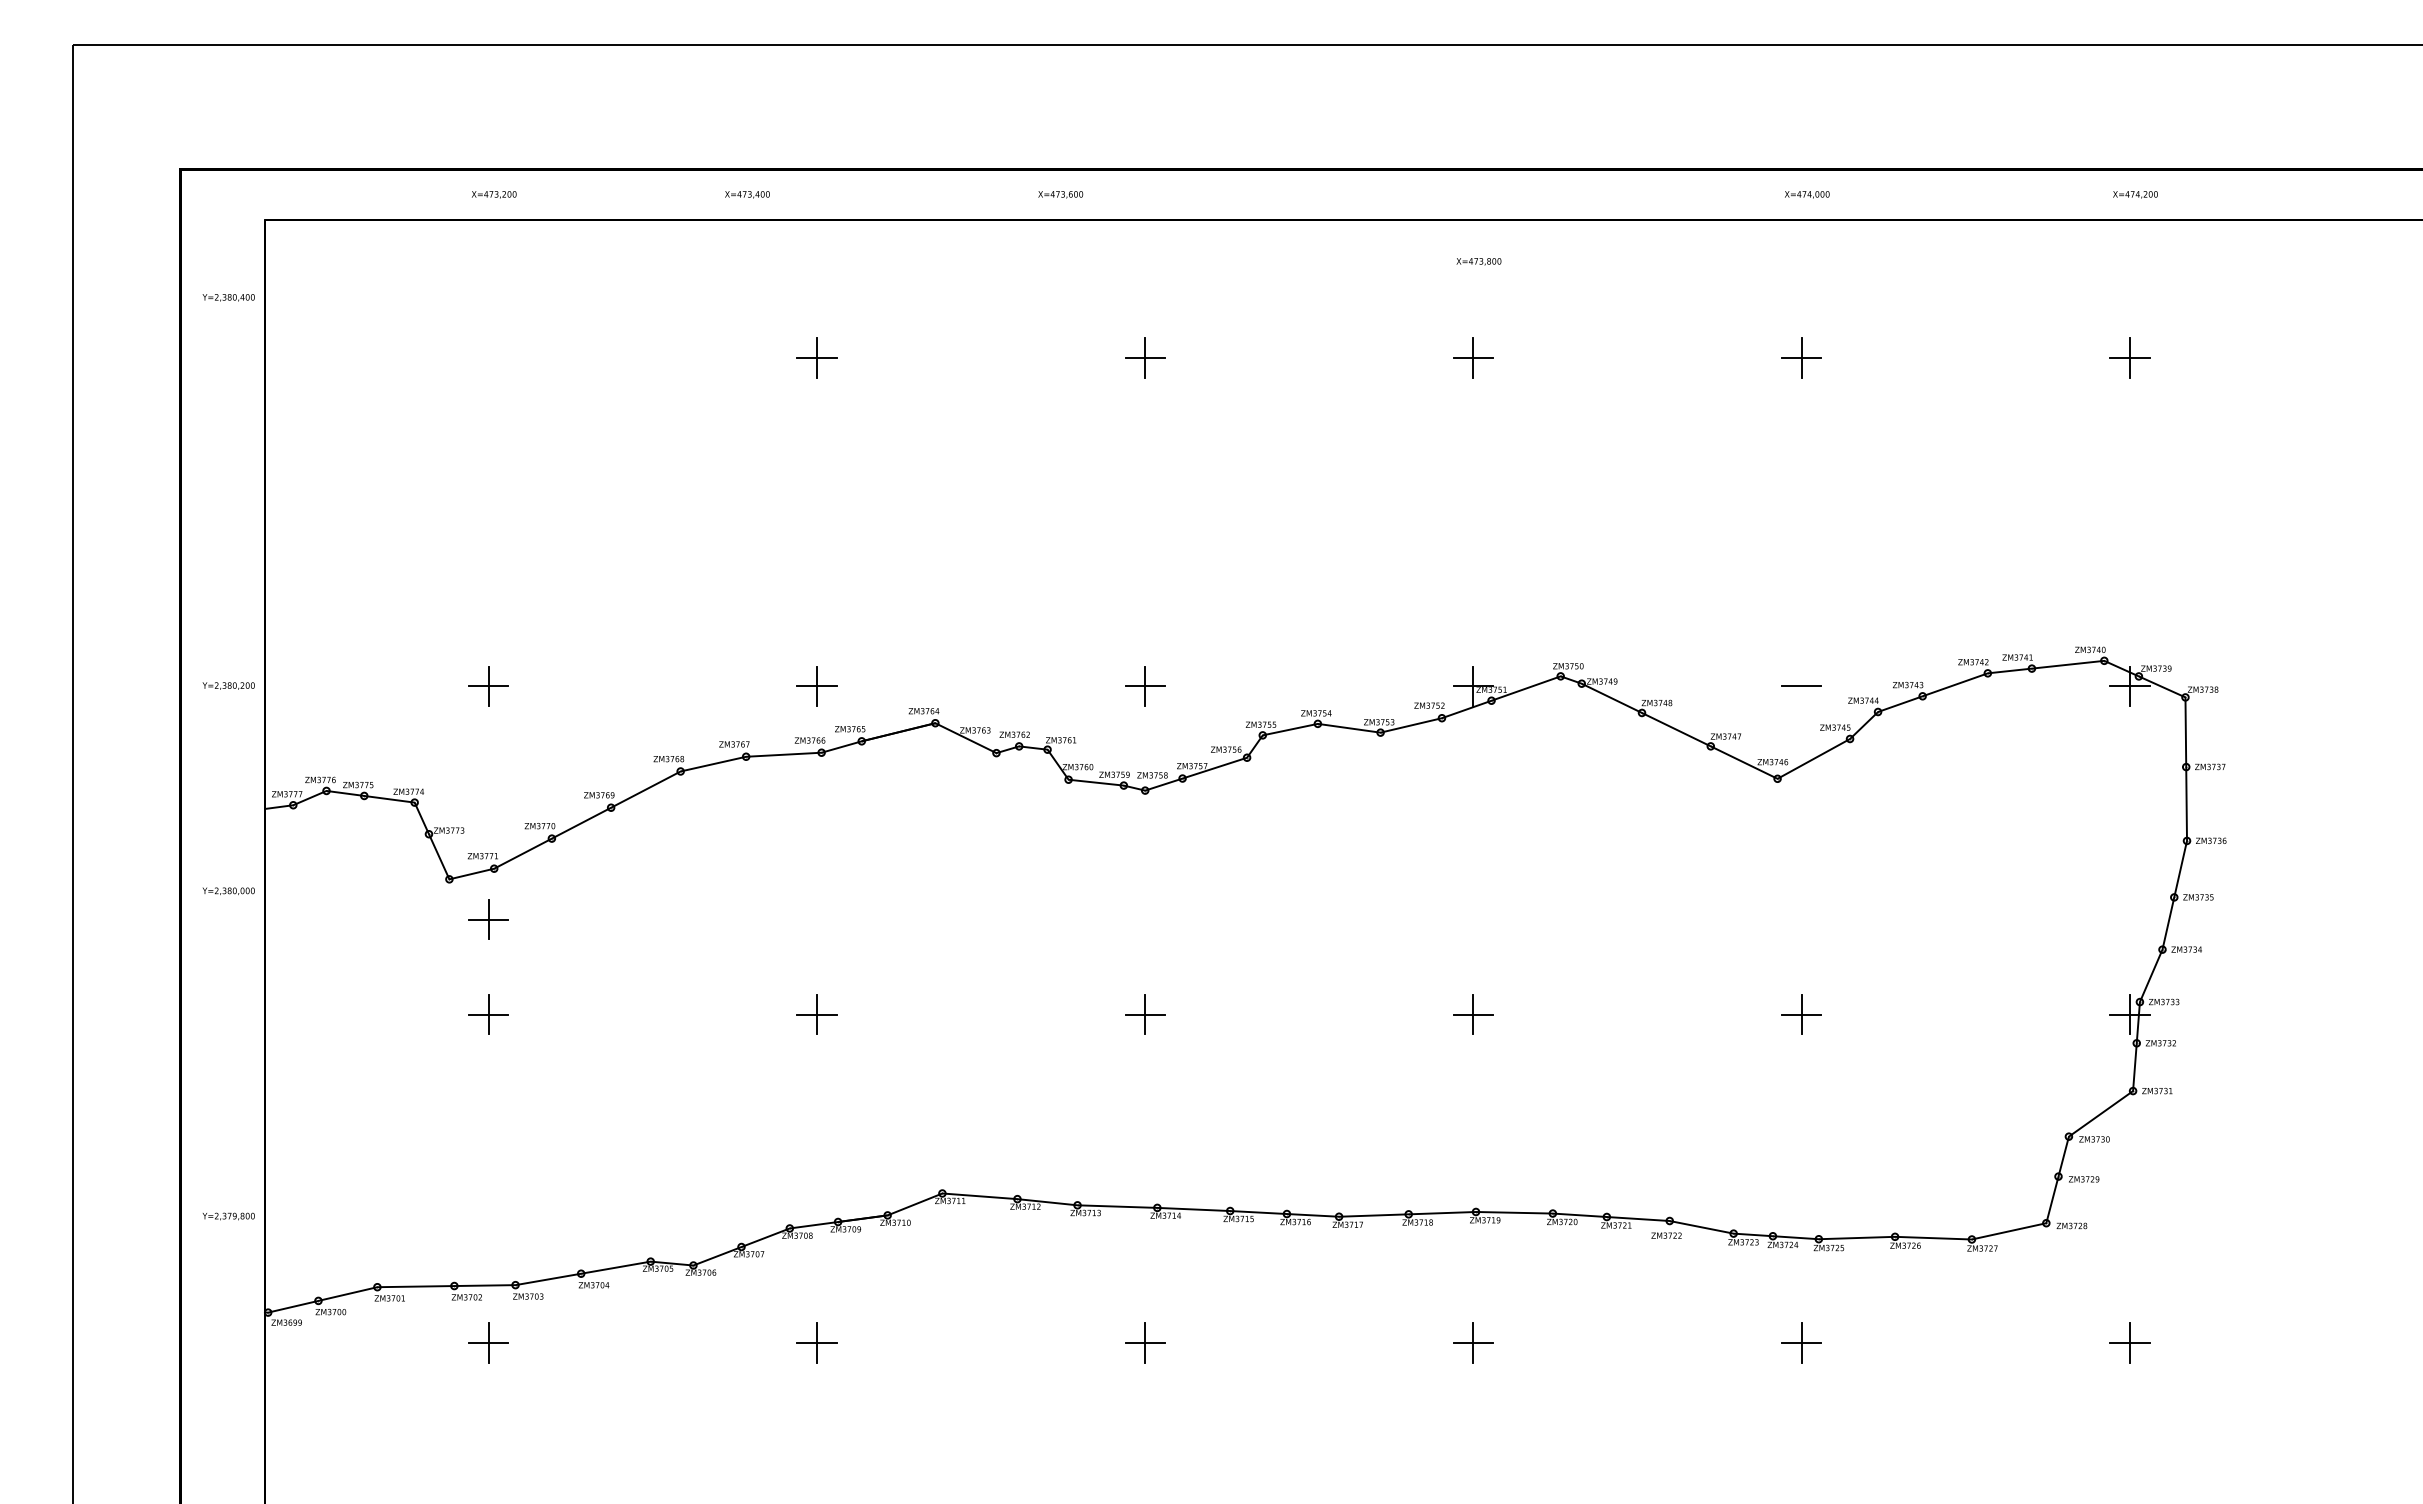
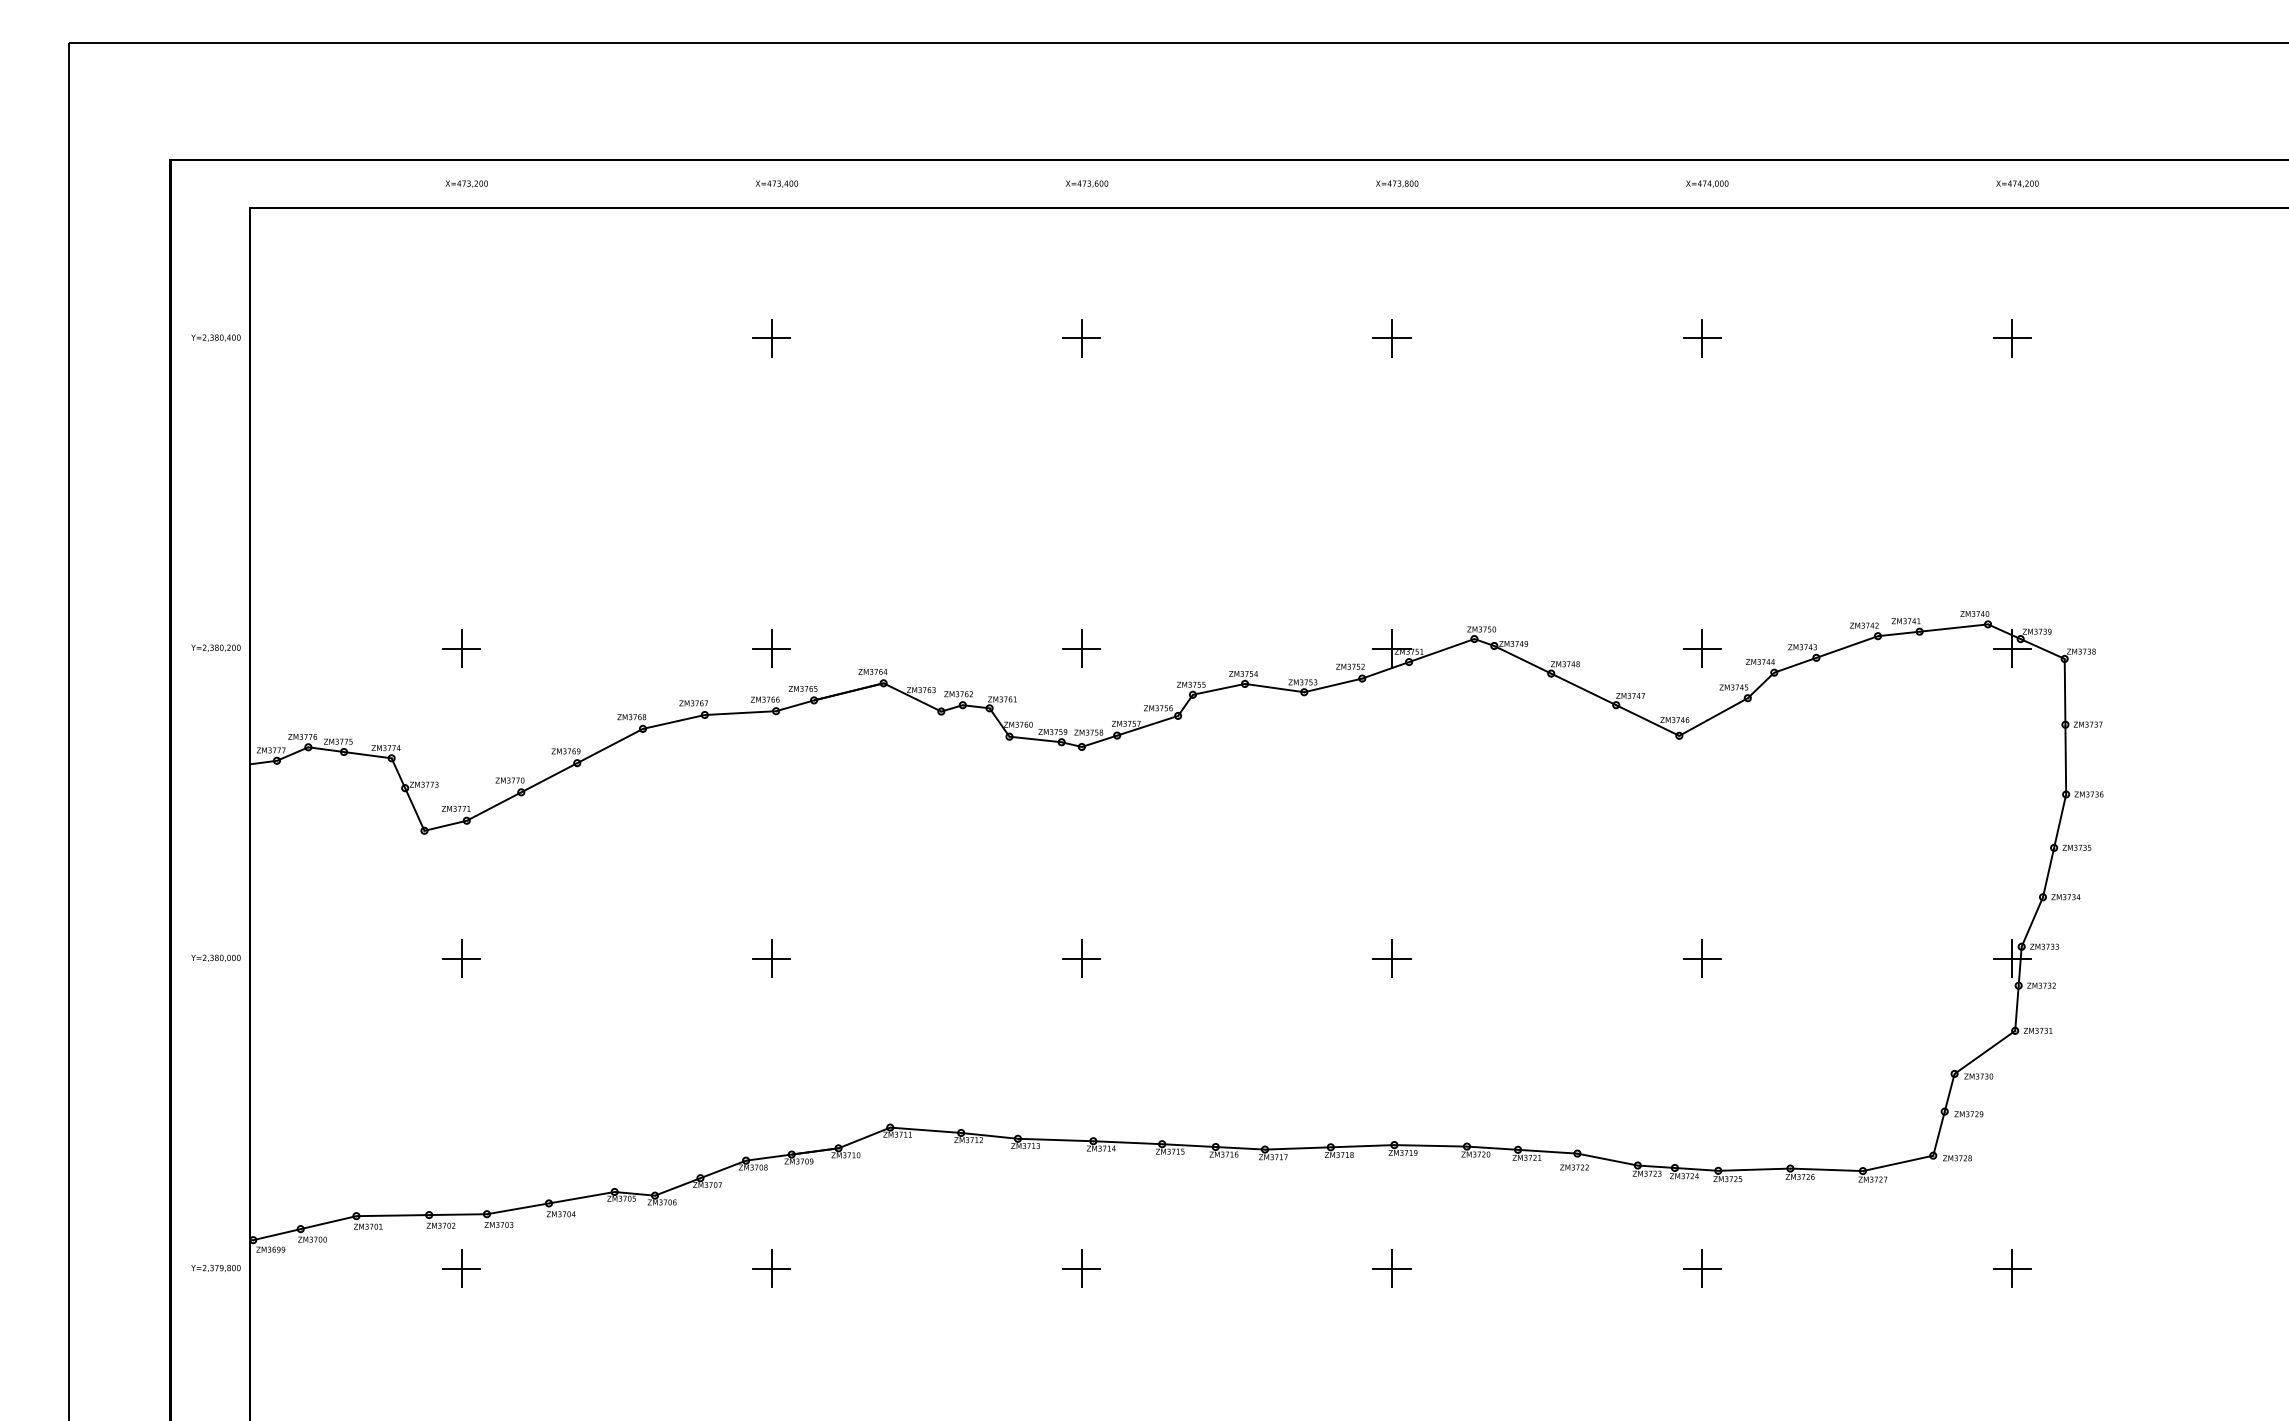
text: (747, 194) -> (776, 183), moved
text: (1060, 194) -> (1086, 183), moved
text: (1478, 261) -> (1396, 183), moved
text: (228, 297) -> (215, 337), moved
line: (1801, 686) -> (1701, 648), added
text: (228, 890) -> (215, 957), moved
part: (488, 919) -> (461, 868), removed
text: (228, 1216) -> (215, 1268), moved

